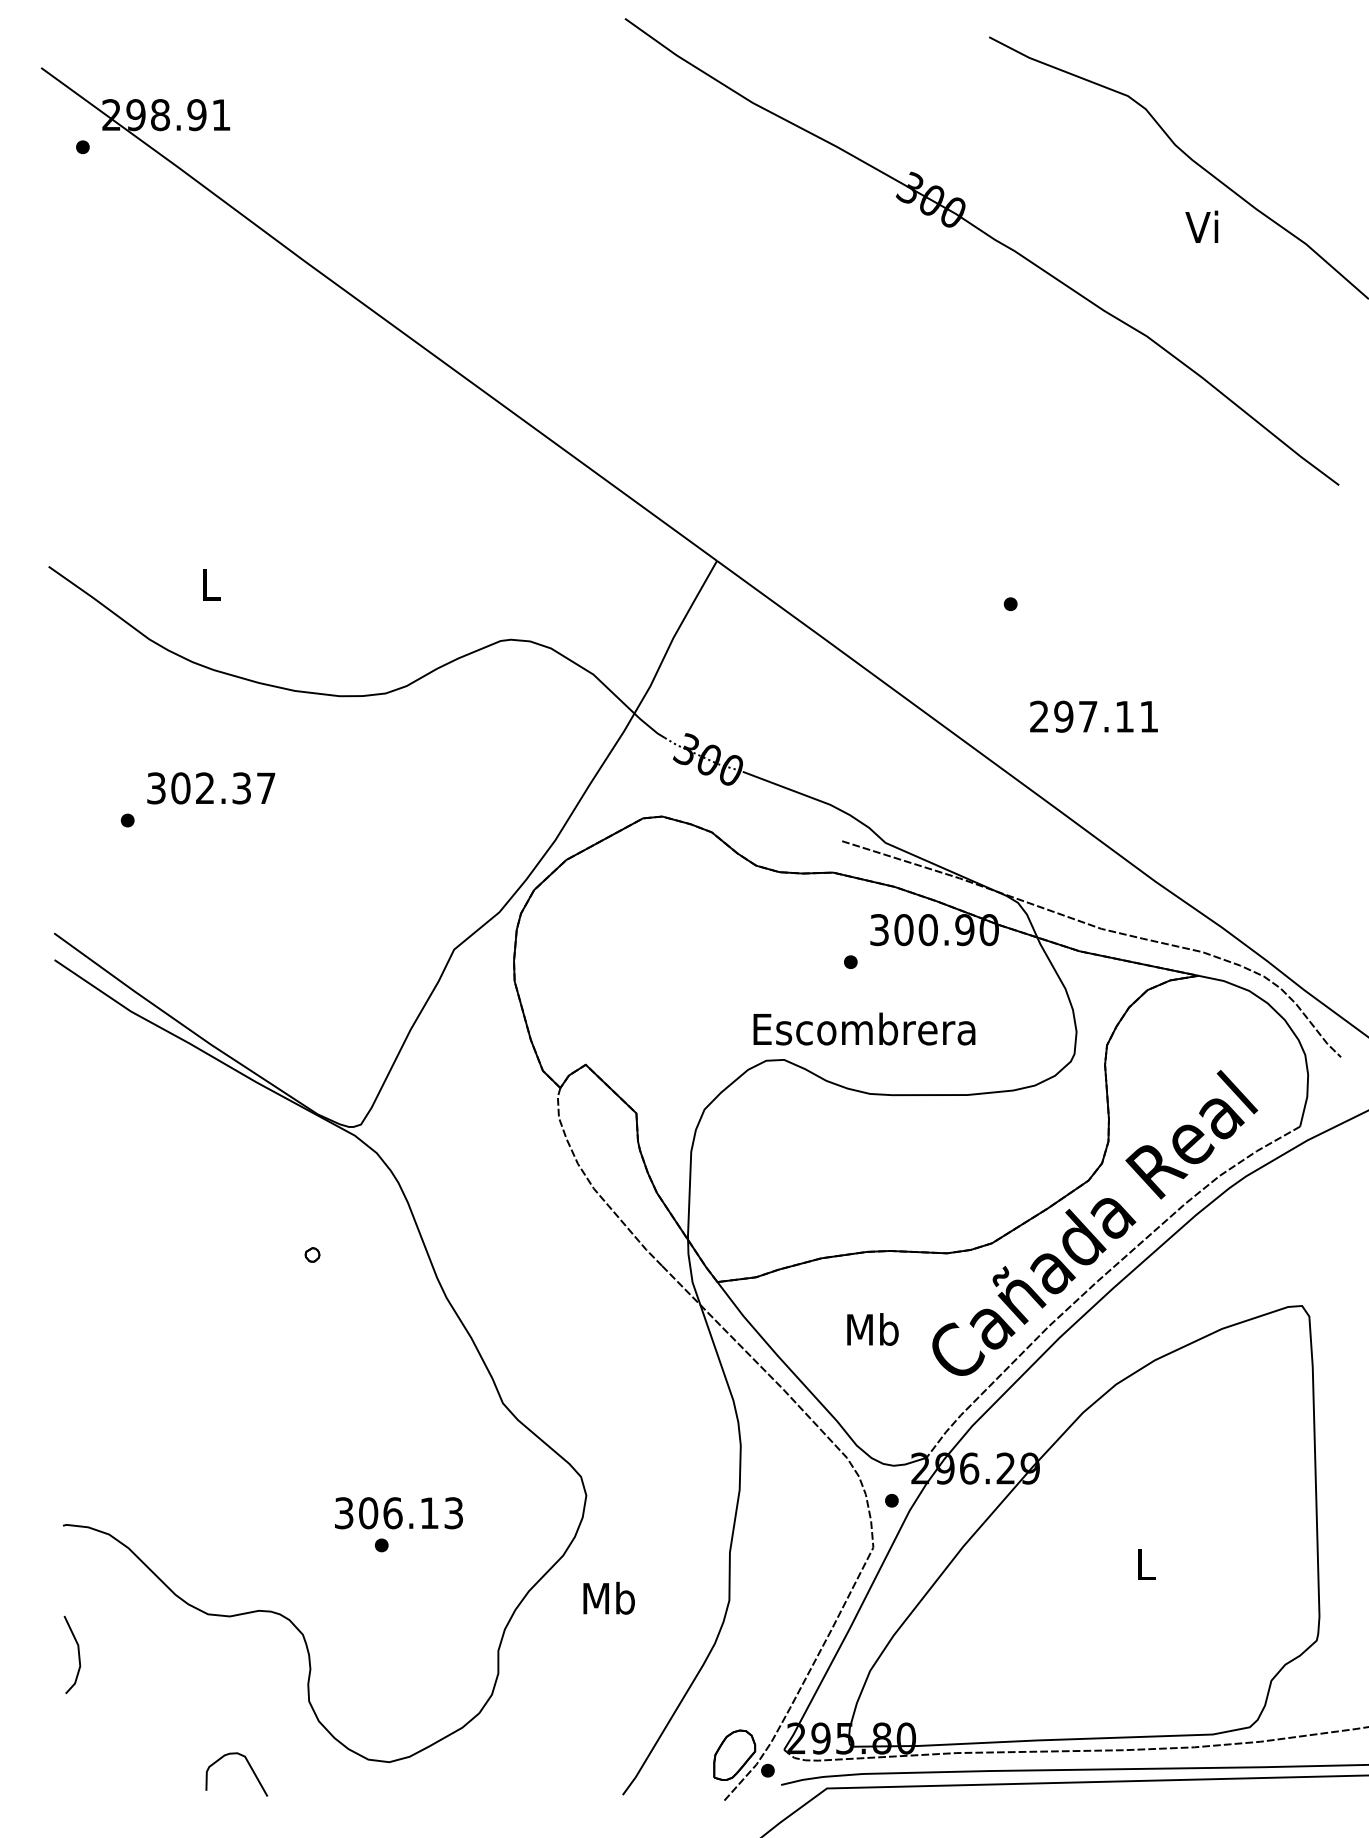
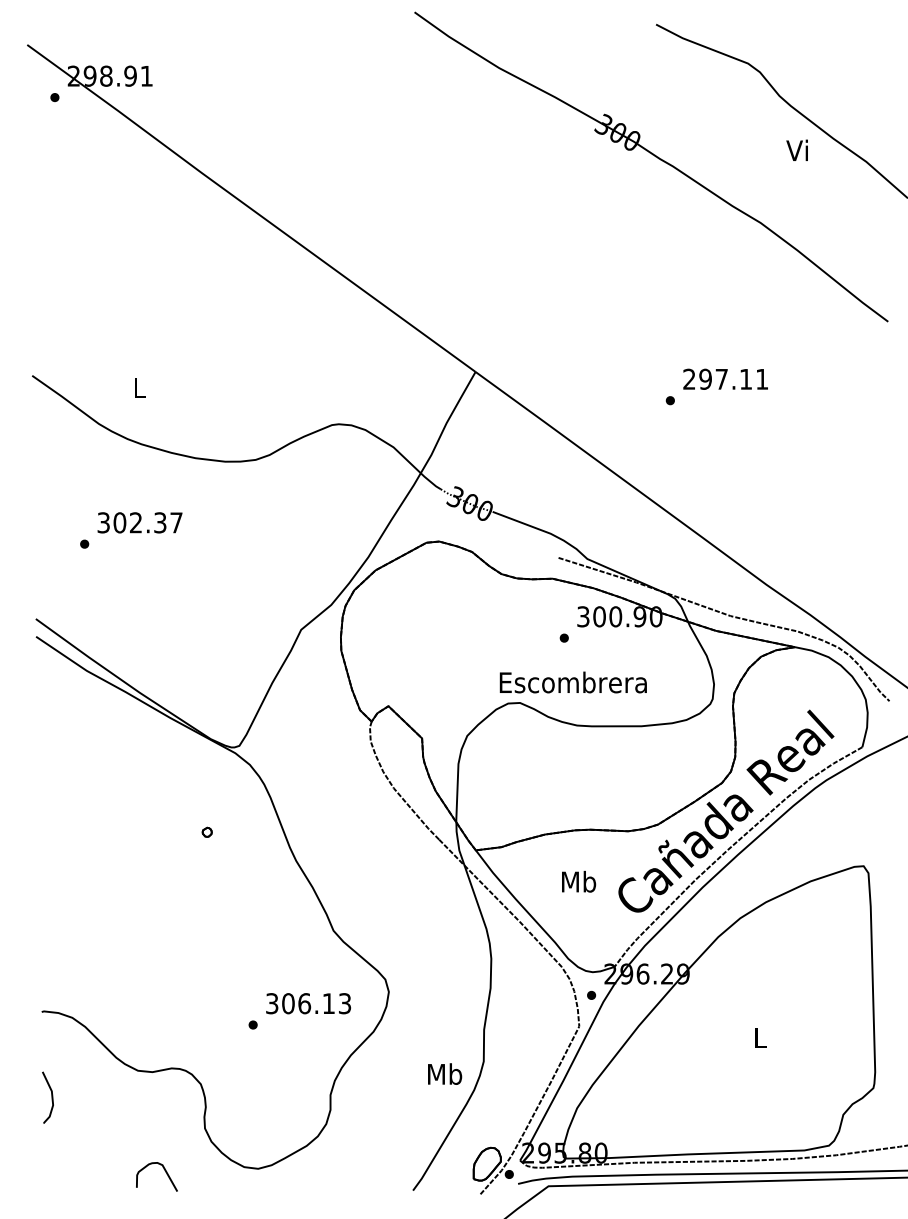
text: (1093, 715) -> (725, 378), moved
text: (398, 1512) -> (308, 1003), moved
text: (609, 1597) -> (445, 1073), moved

